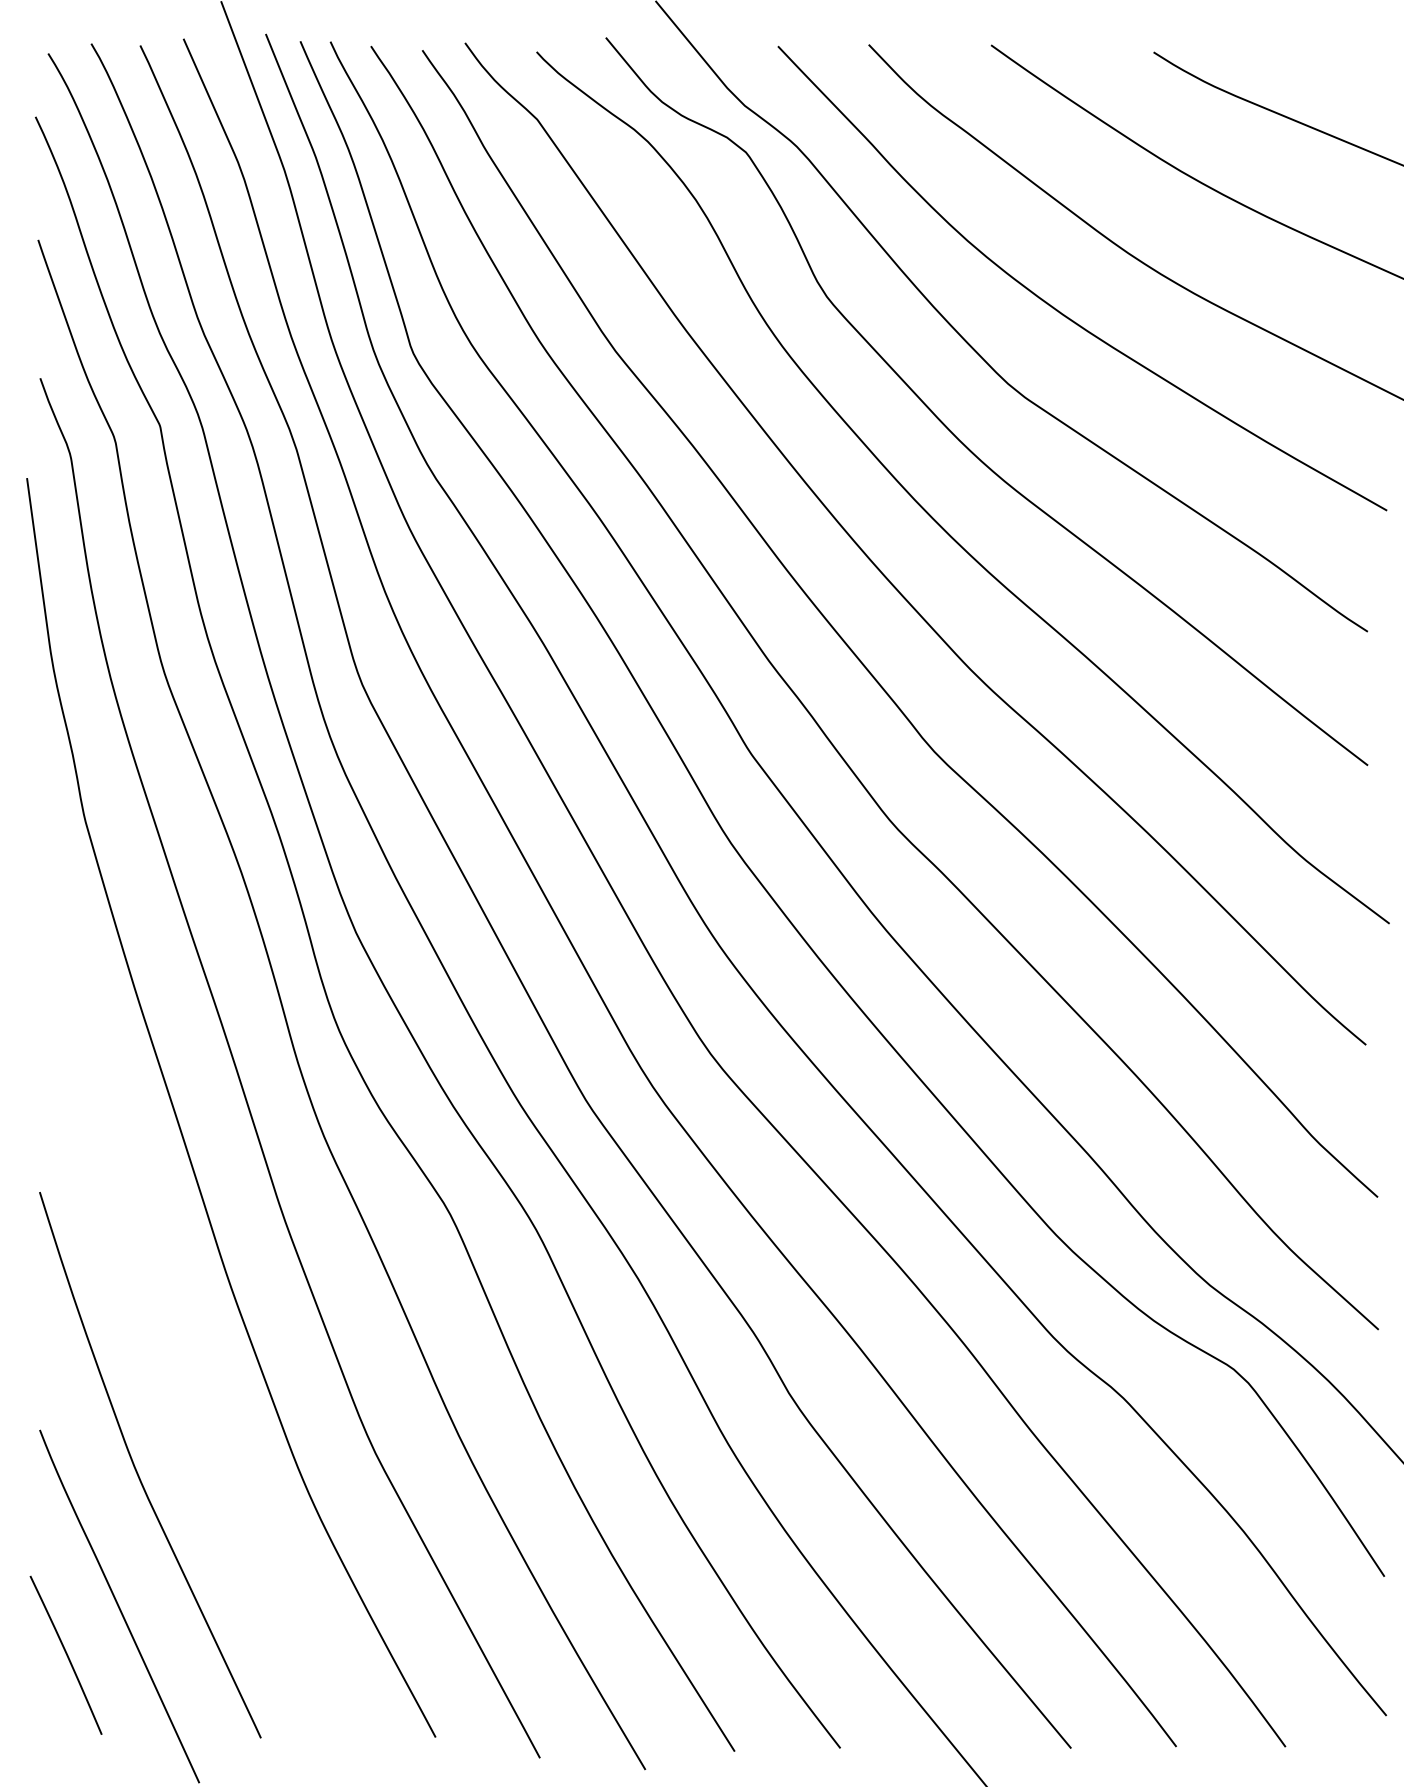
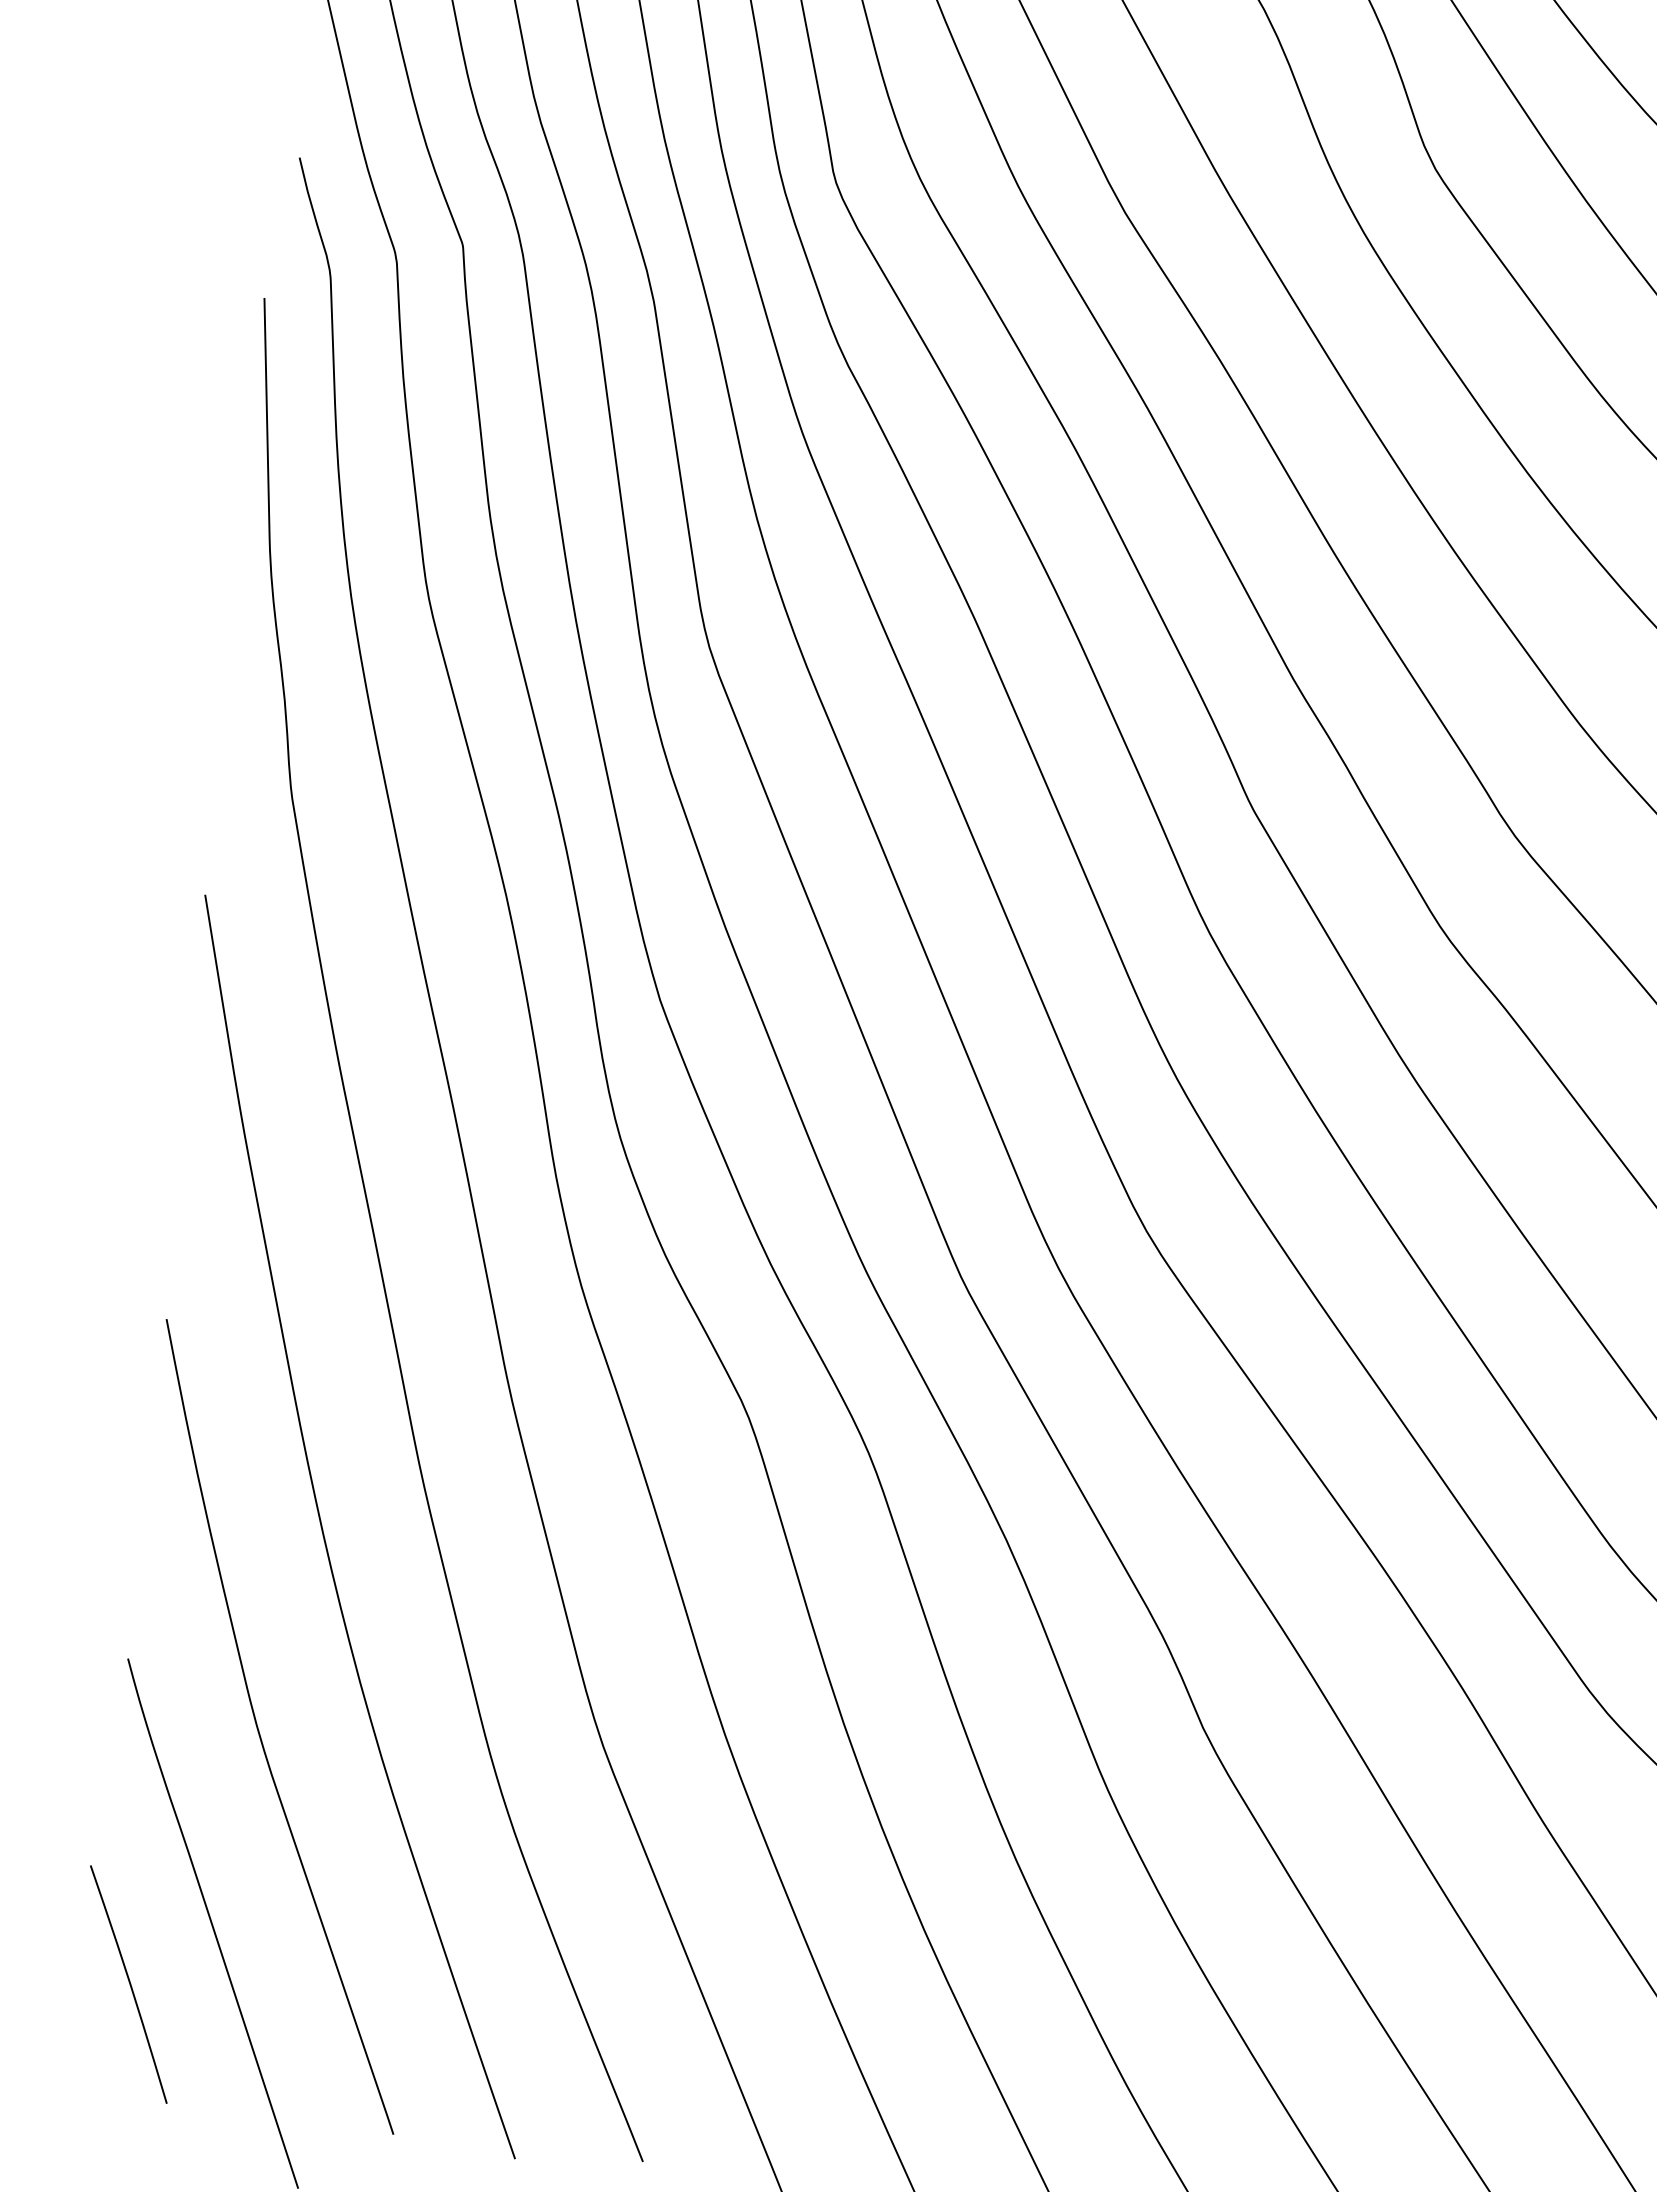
curve: (166, 1328) -> (325, 1534), added

